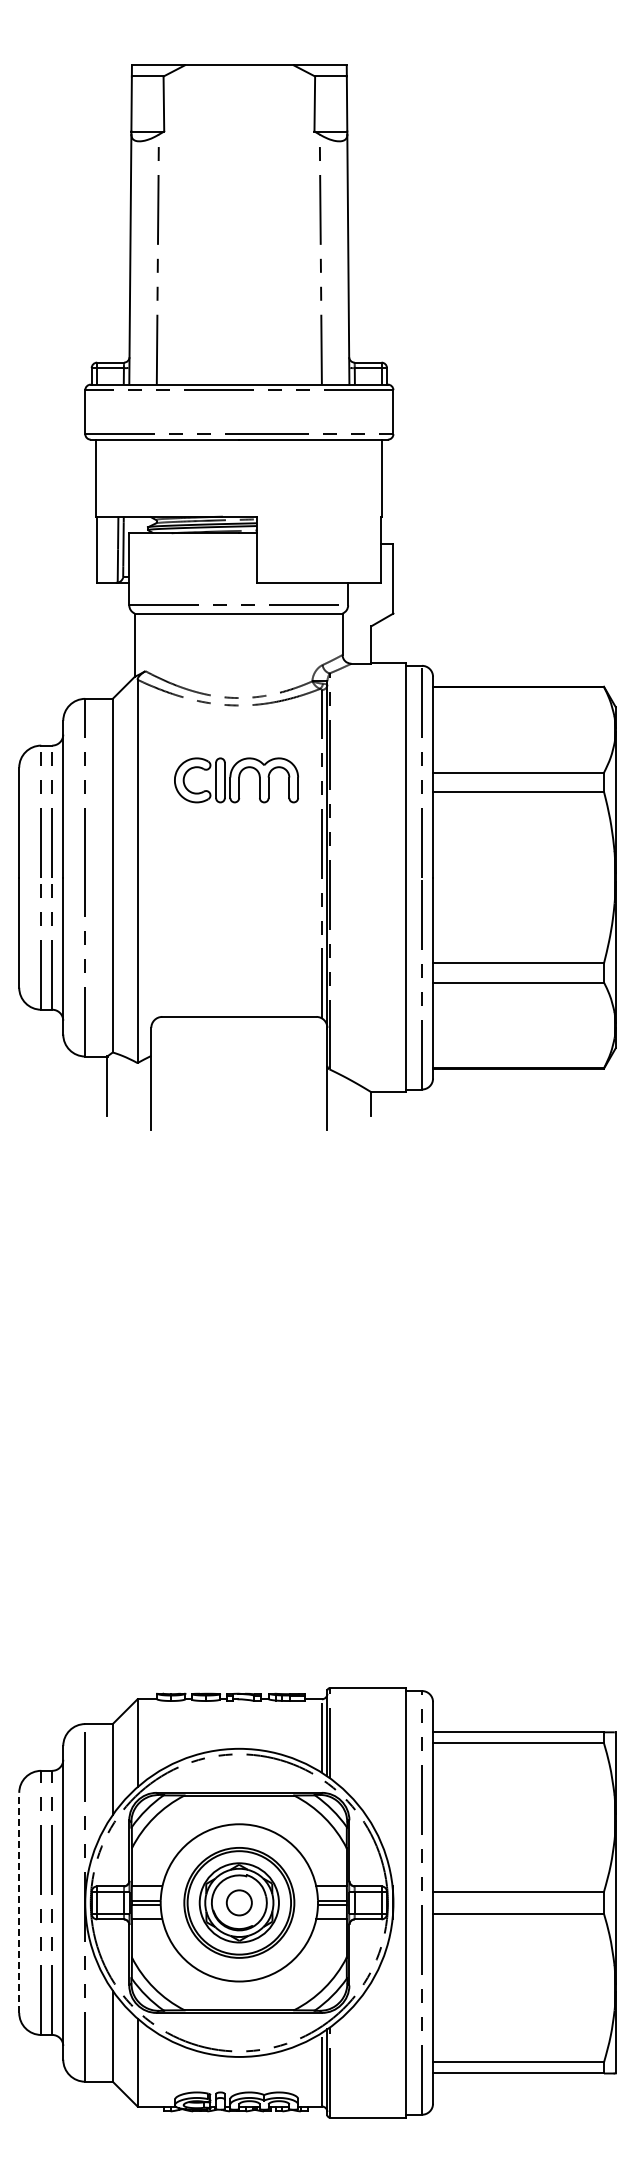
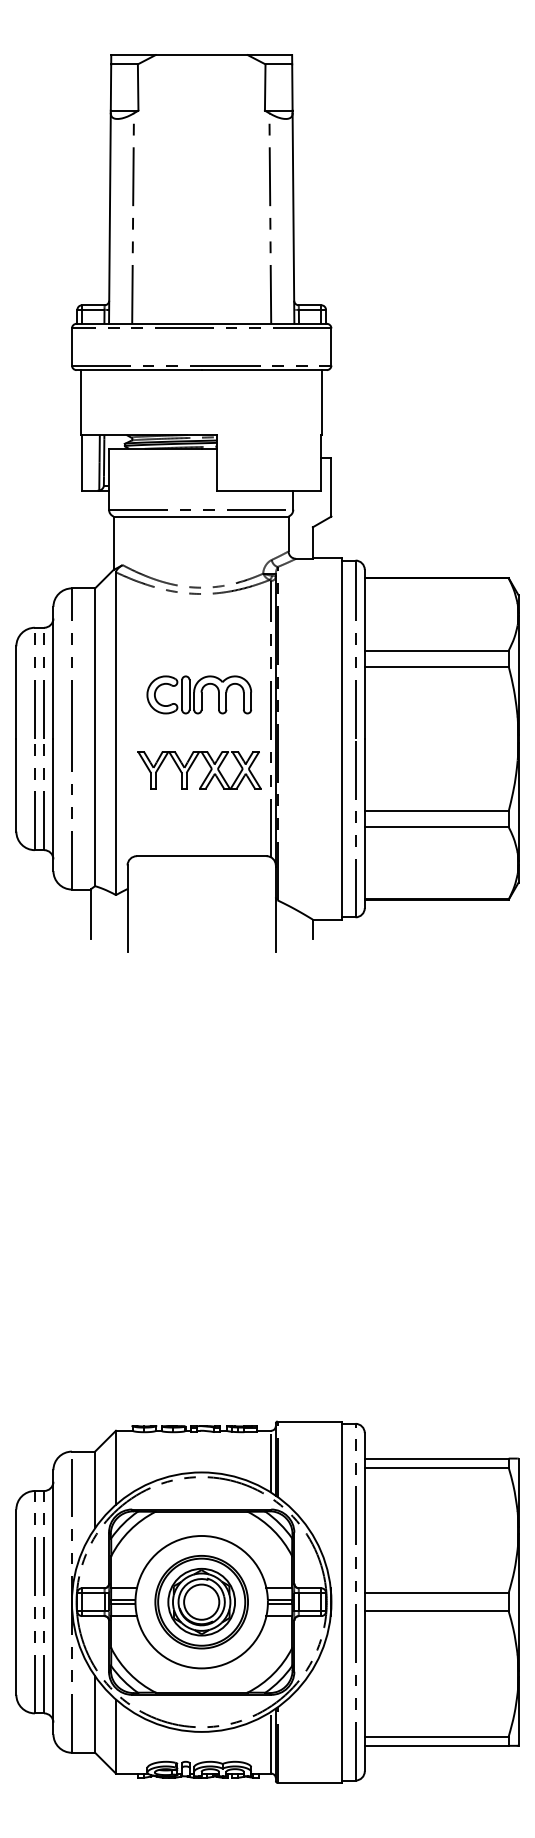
part: (236, 780) -> (199, 695), moved
part: (227, 910) -> (191, 766), added
line: (19, 1902) -> (16, 1601), dashed -> solid
circle: (239, 1902) -> (201, 1601), size x1.67

